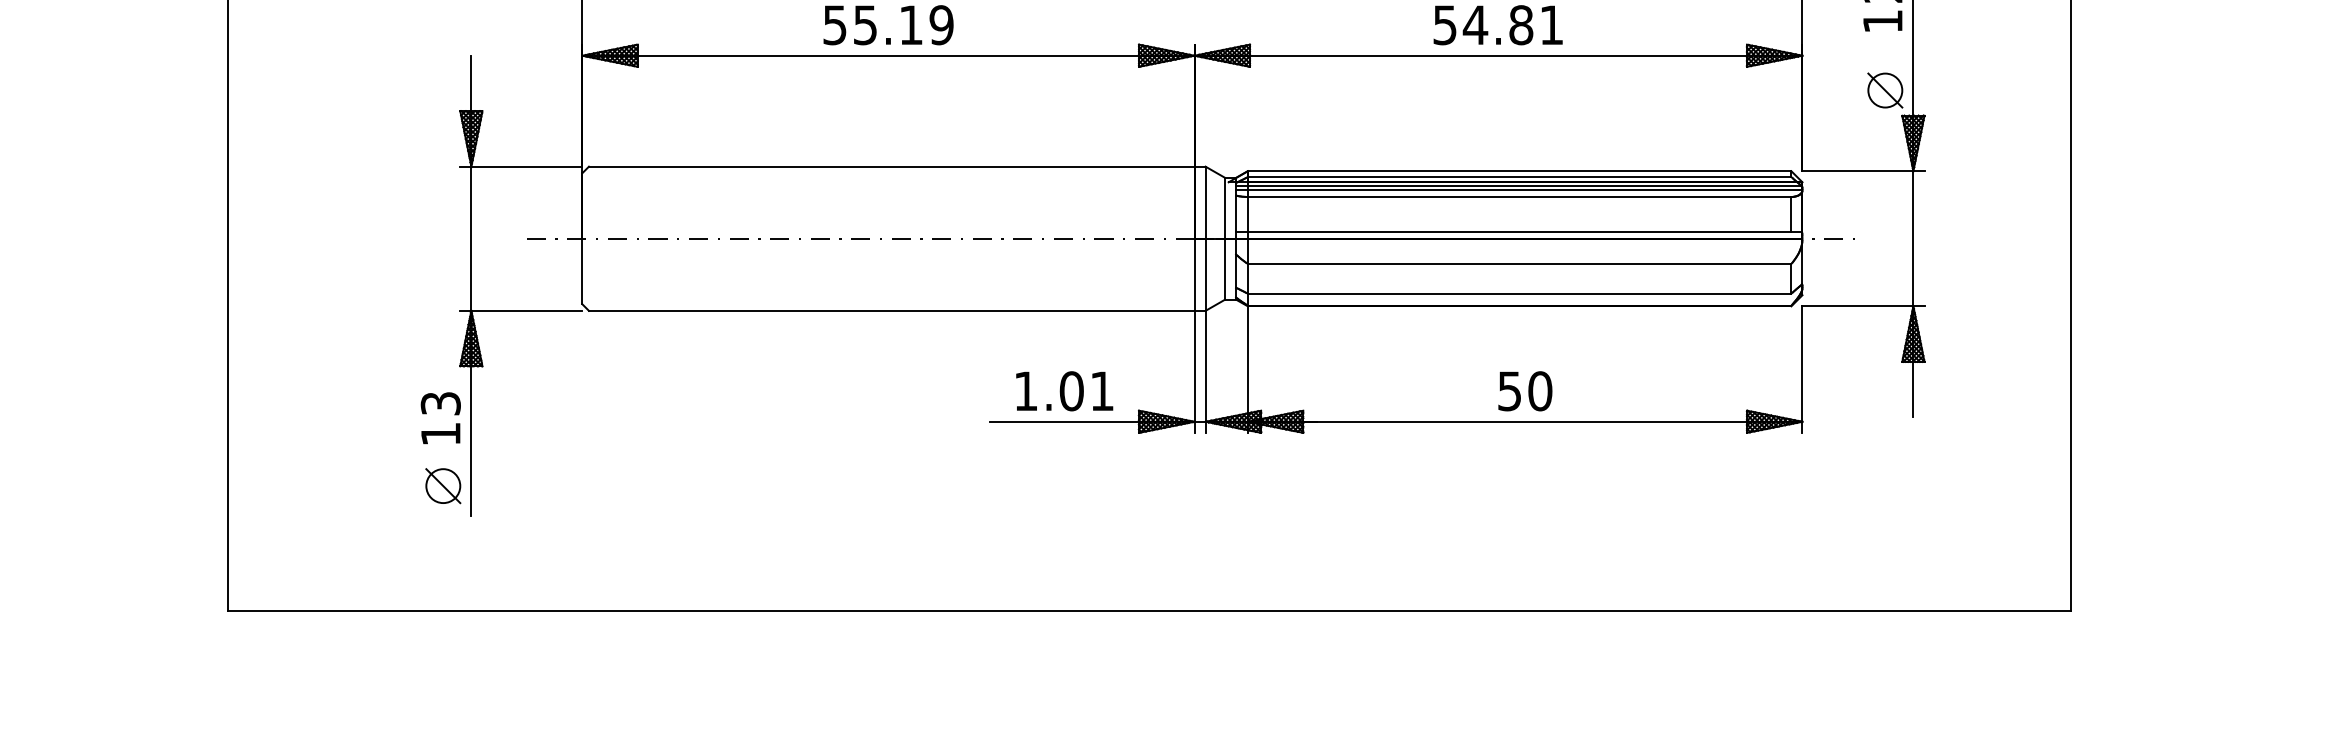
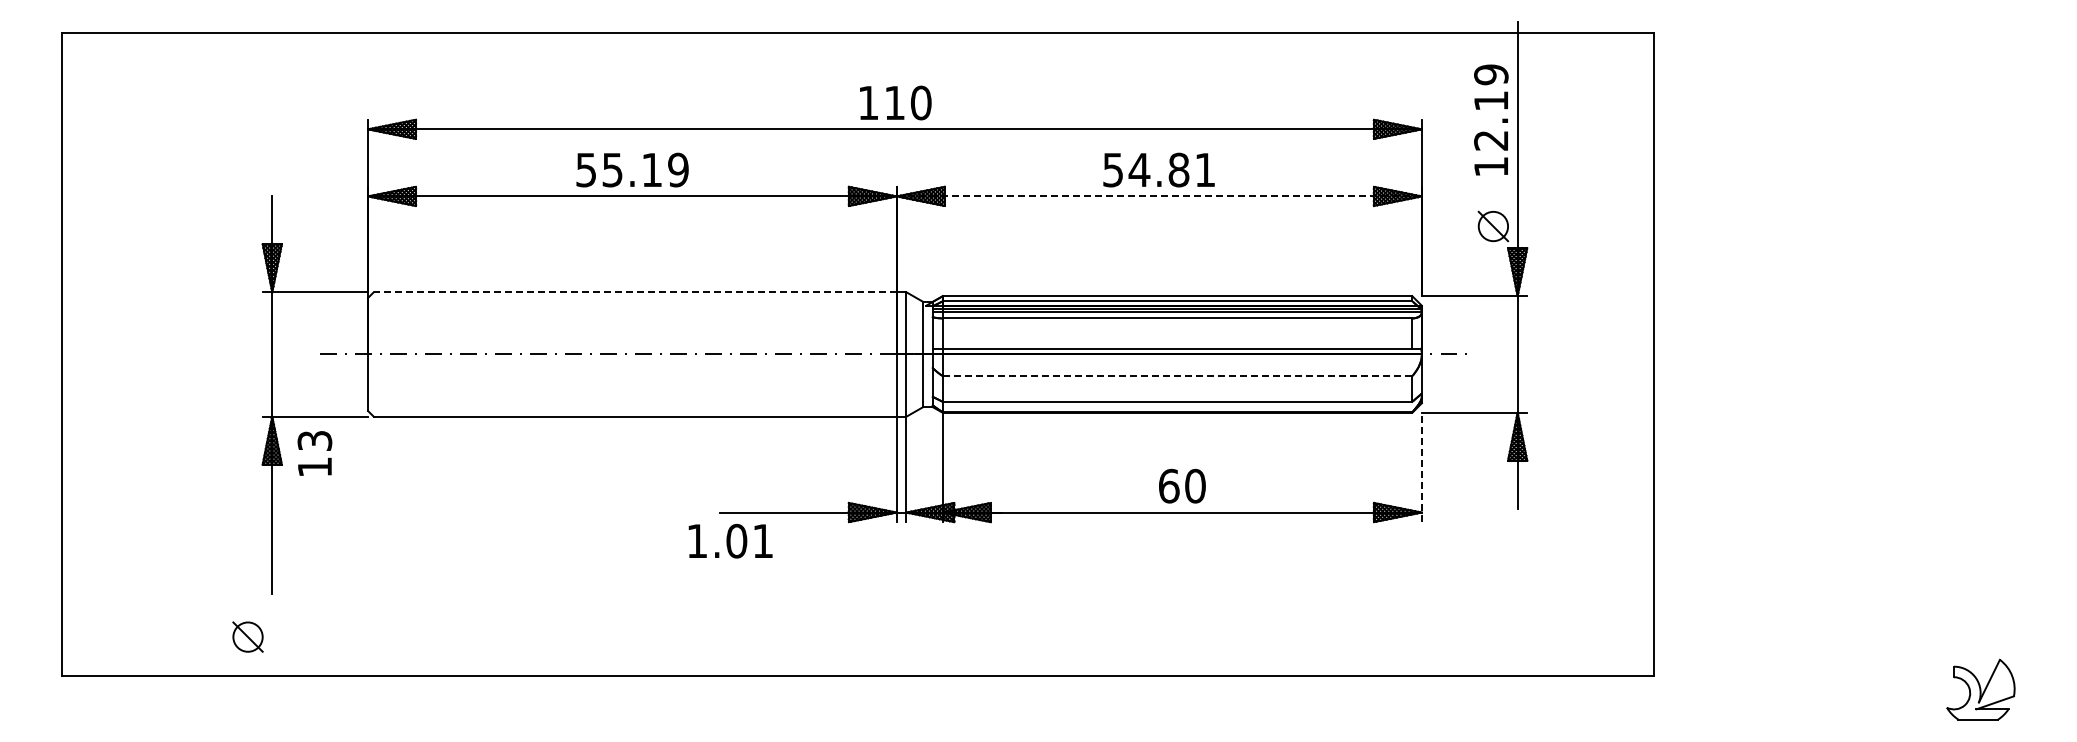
line: (1498, 55) -> (1159, 196), solid -> dashed
line: (890, 166) -> (634, 292), solid -> dashed
line: (1519, 264) -> (1177, 376), solid -> dashed
line: (1802, 369) -> (1421, 467), solid -> dashed
text: (1064, 390) -> (730, 540), moved
text: (1510, 390) -> (1169, 485), 50 -> 60
text: (440, 418) -> (314, 453), moved
part: (442, 485) -> (247, 636), moved

